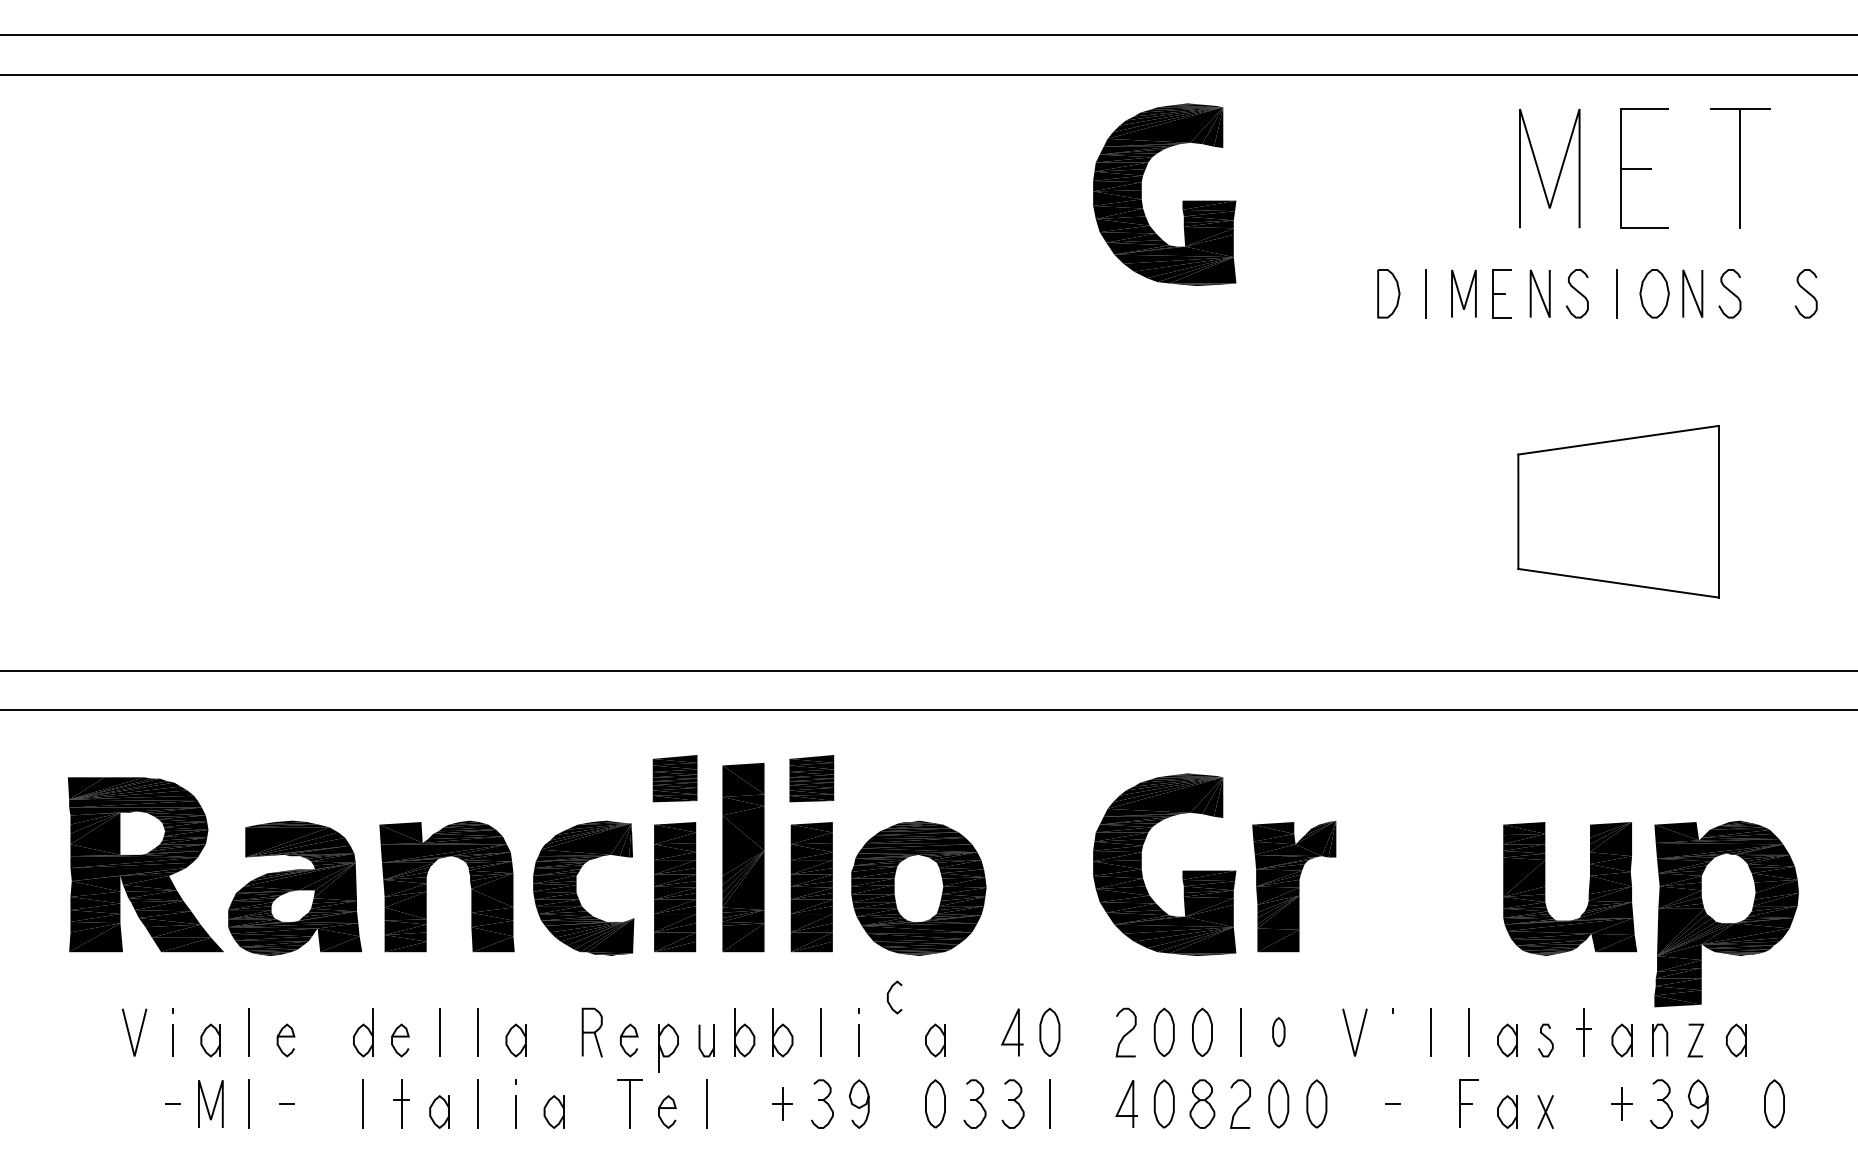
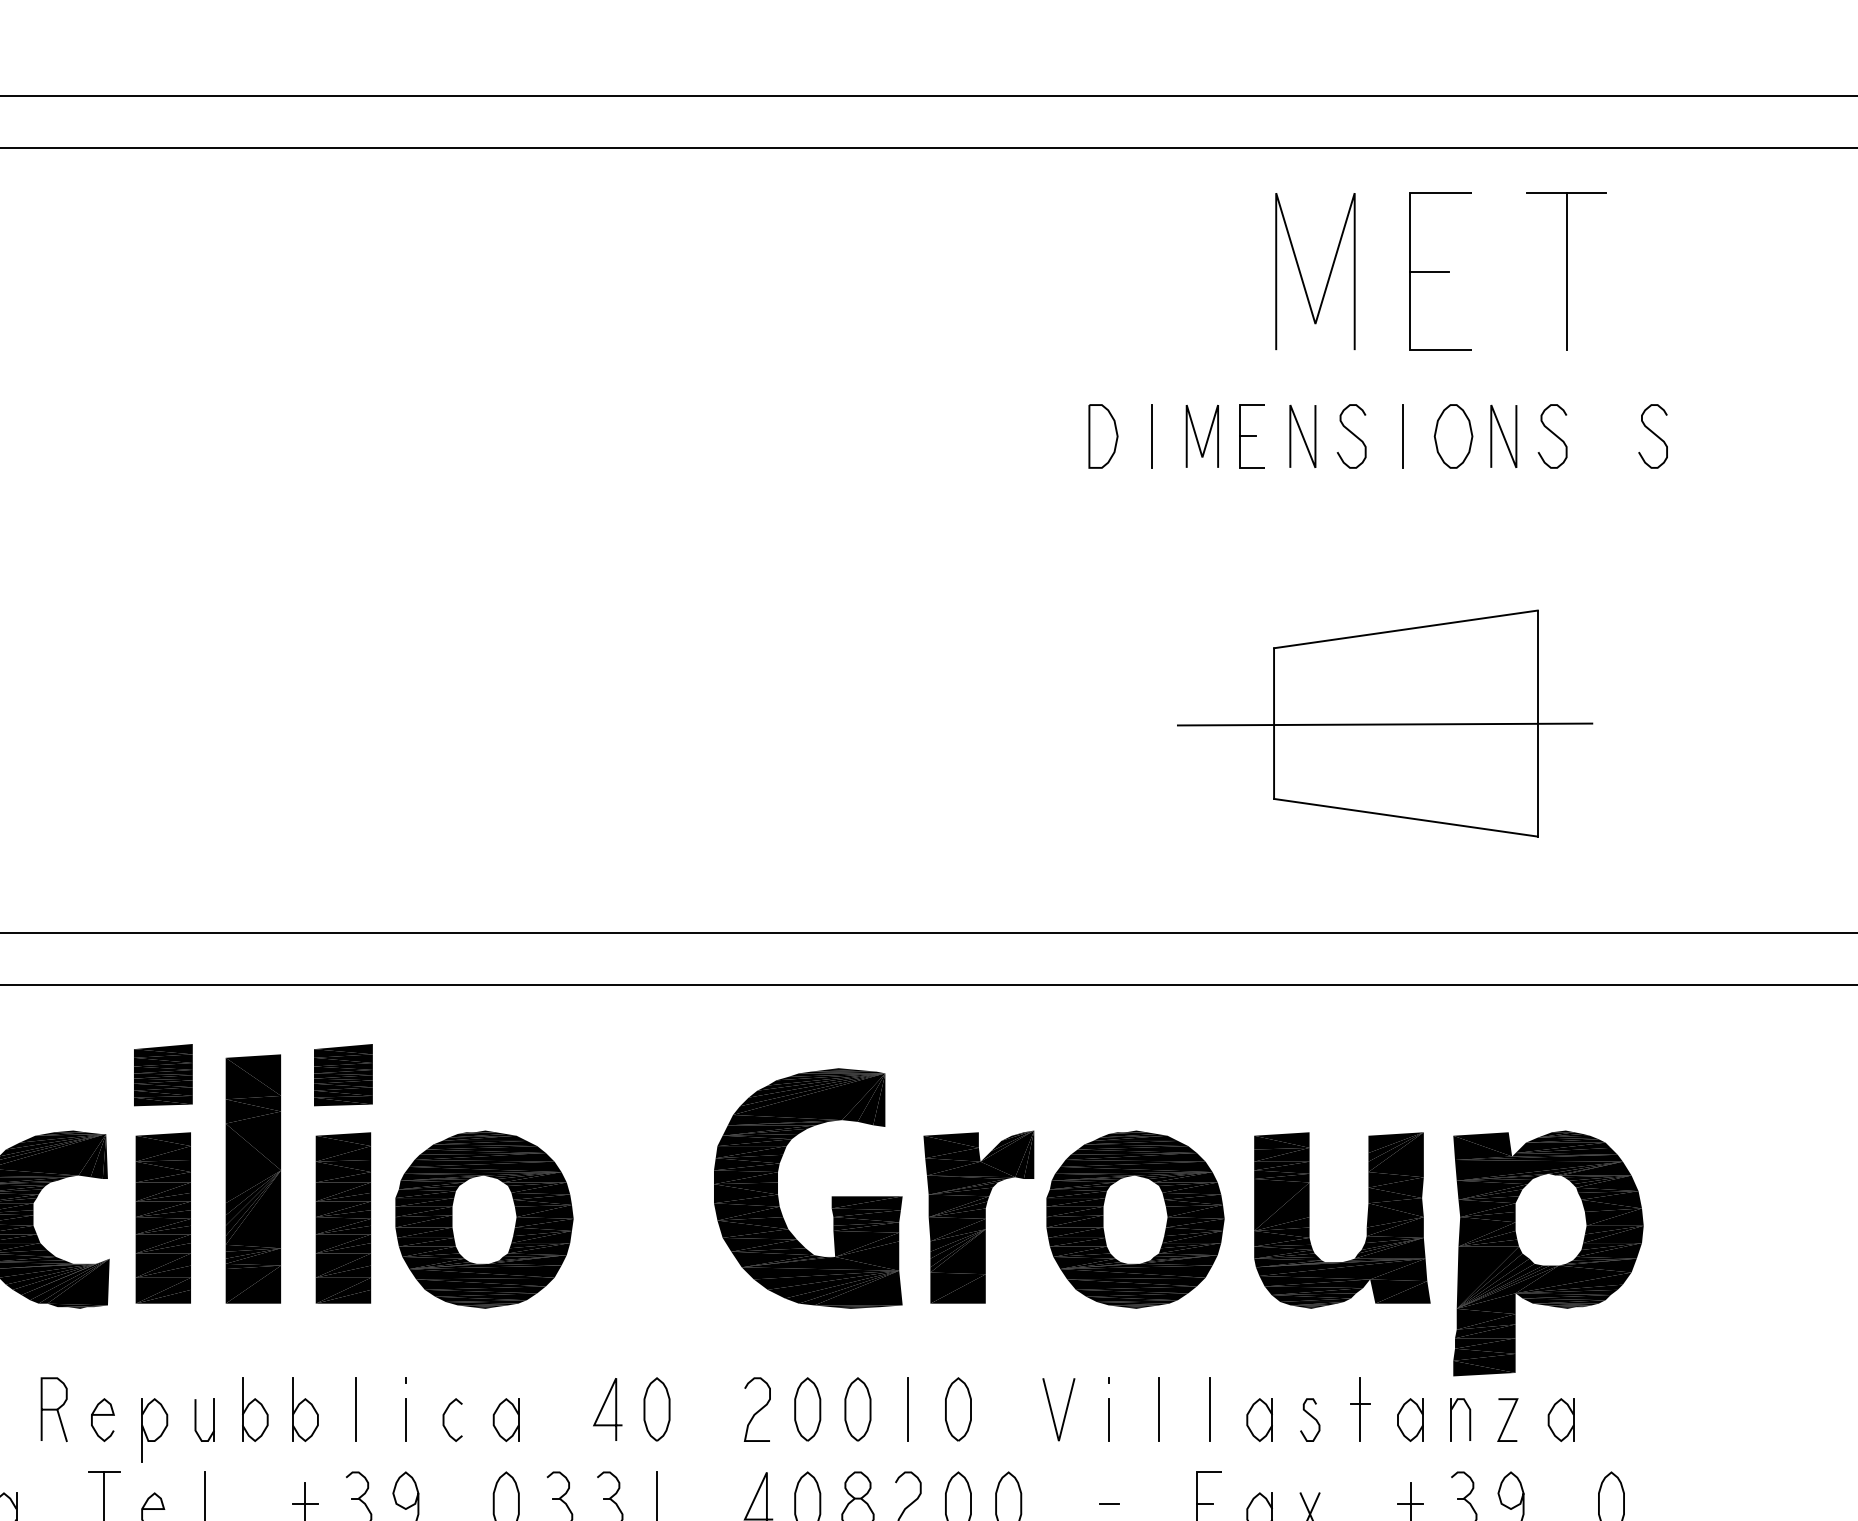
part: (1182, 200) -> (831, 313), removed
line: (1602, 512) -> (1384, 724), added
part: (1412, 887) -> (1134, 1218), added
curve: (888, 997) -> (444, 1420), moved
part: (1278, 1031) -> (958, 1408), size x1.67
line: (1393, 1040) -> (1109, 1420), added

